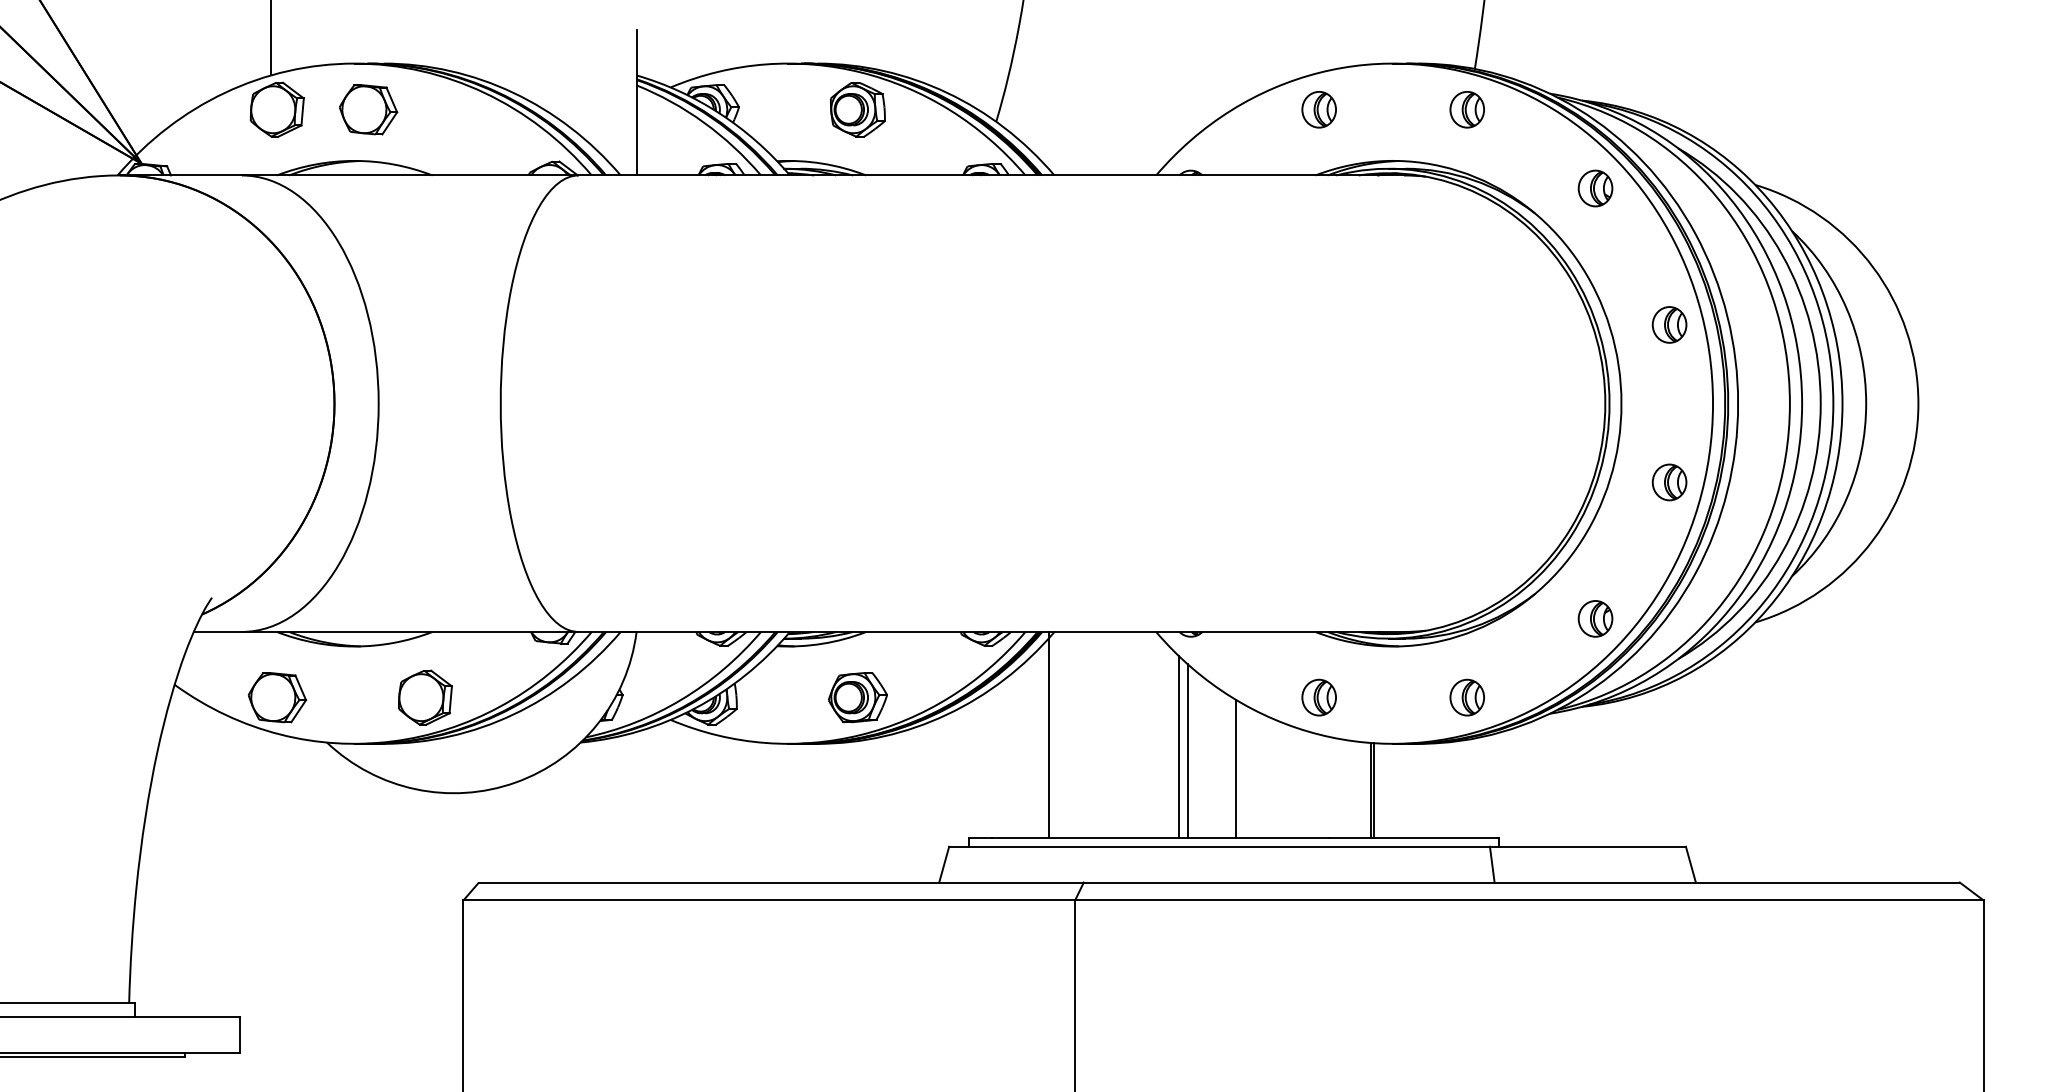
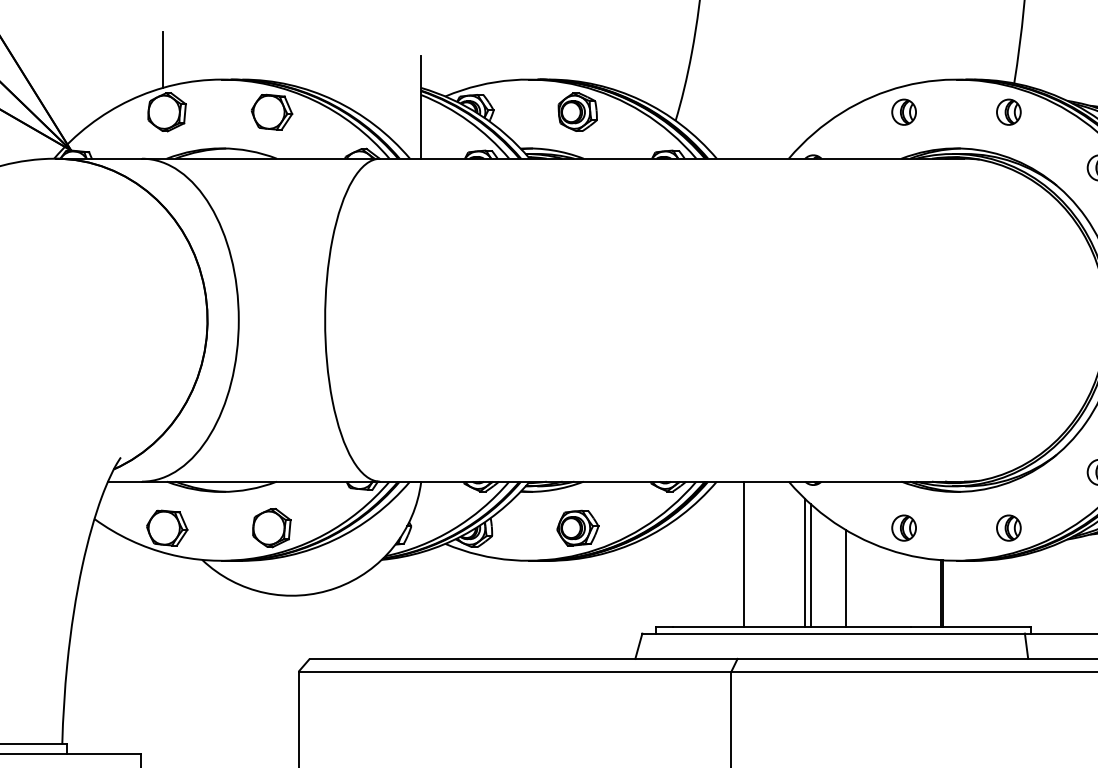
part: (368, 109) -> (271, 112), moved
line: (1049, 734) -> (744, 554), moved

